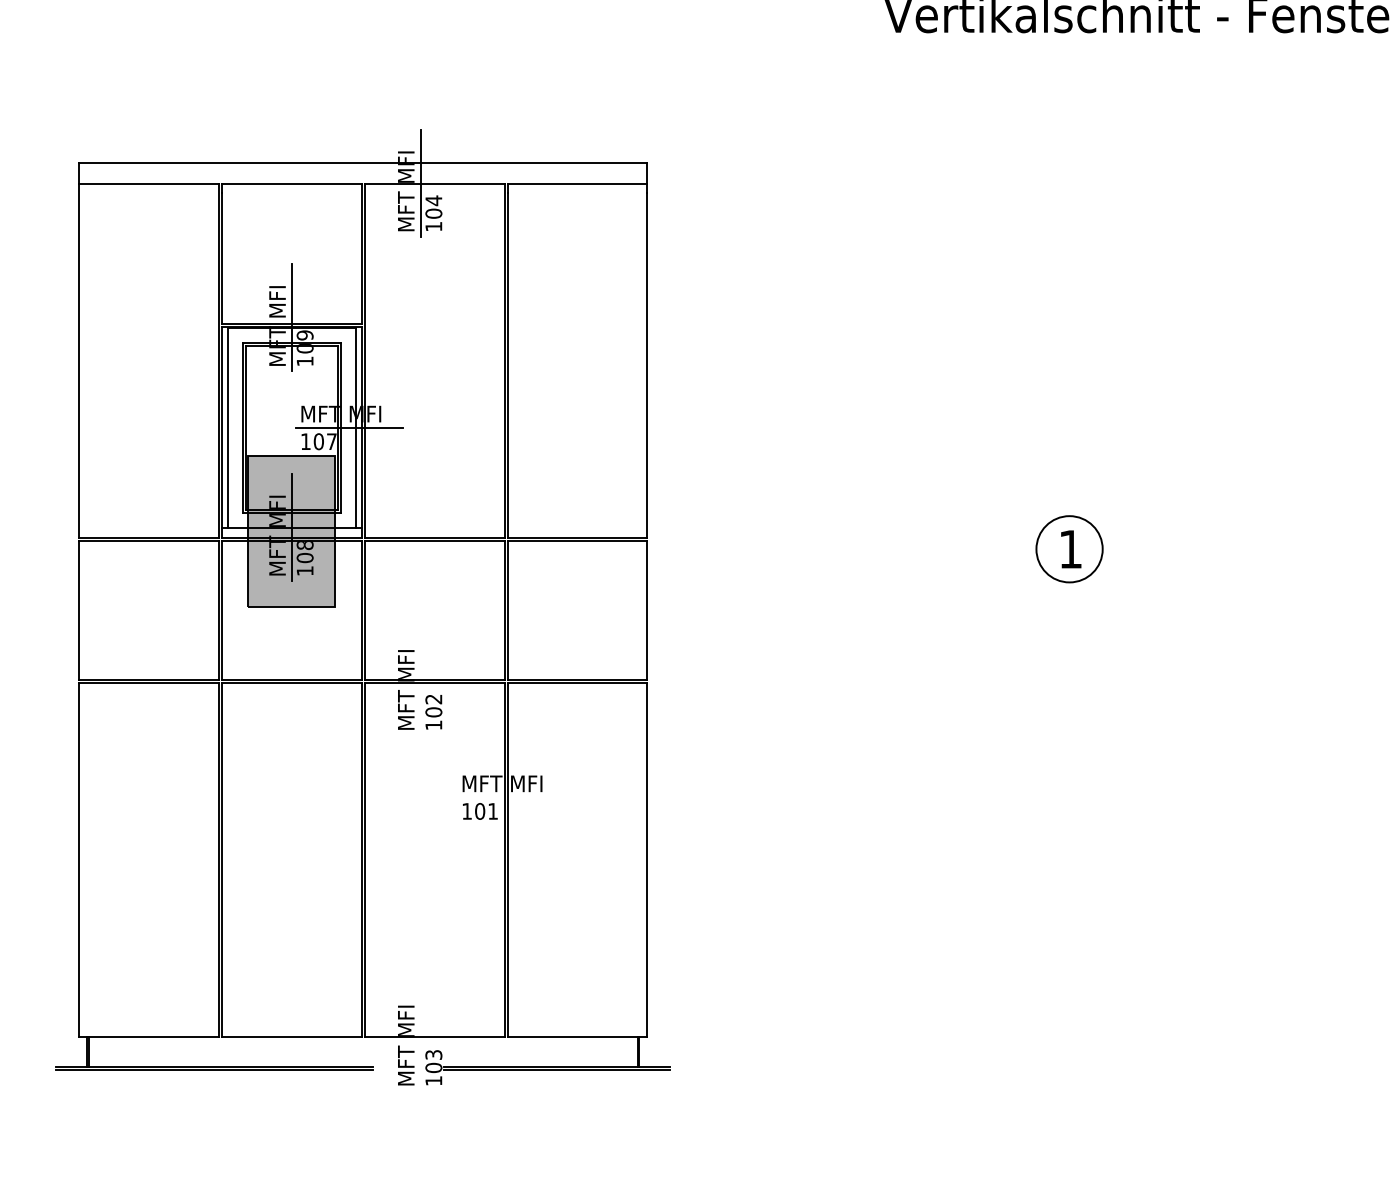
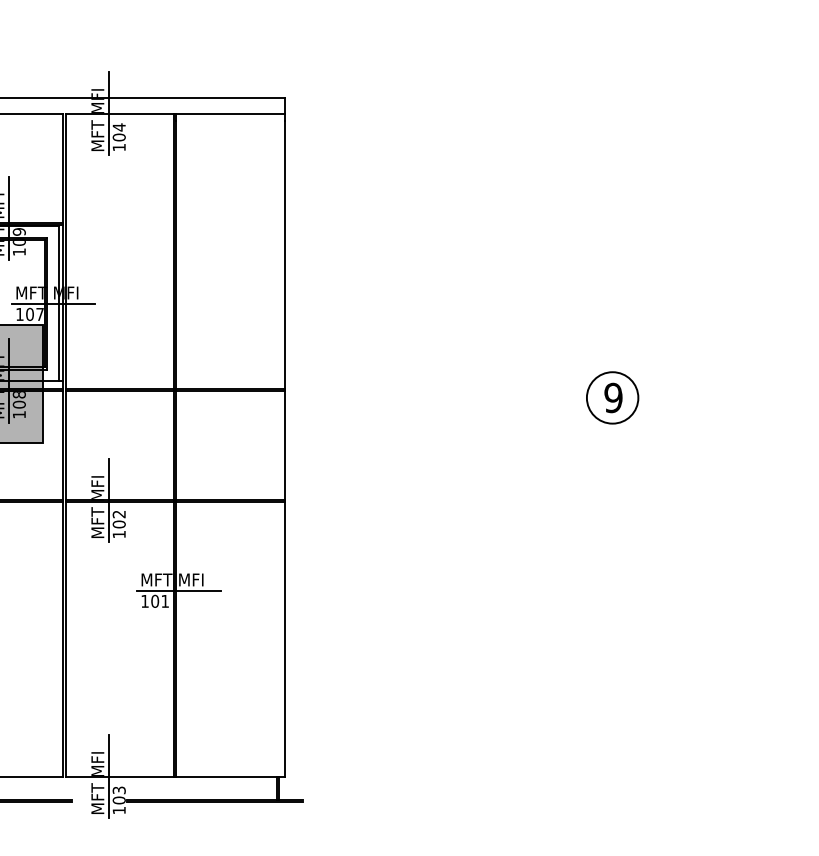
text: (1070, 548) -> (613, 397), 1 -> 9
line: (420, 681) -> (108, 500), added
line: (510, 798) -> (178, 591), added
line: (420, 1036) -> (108, 776), added

